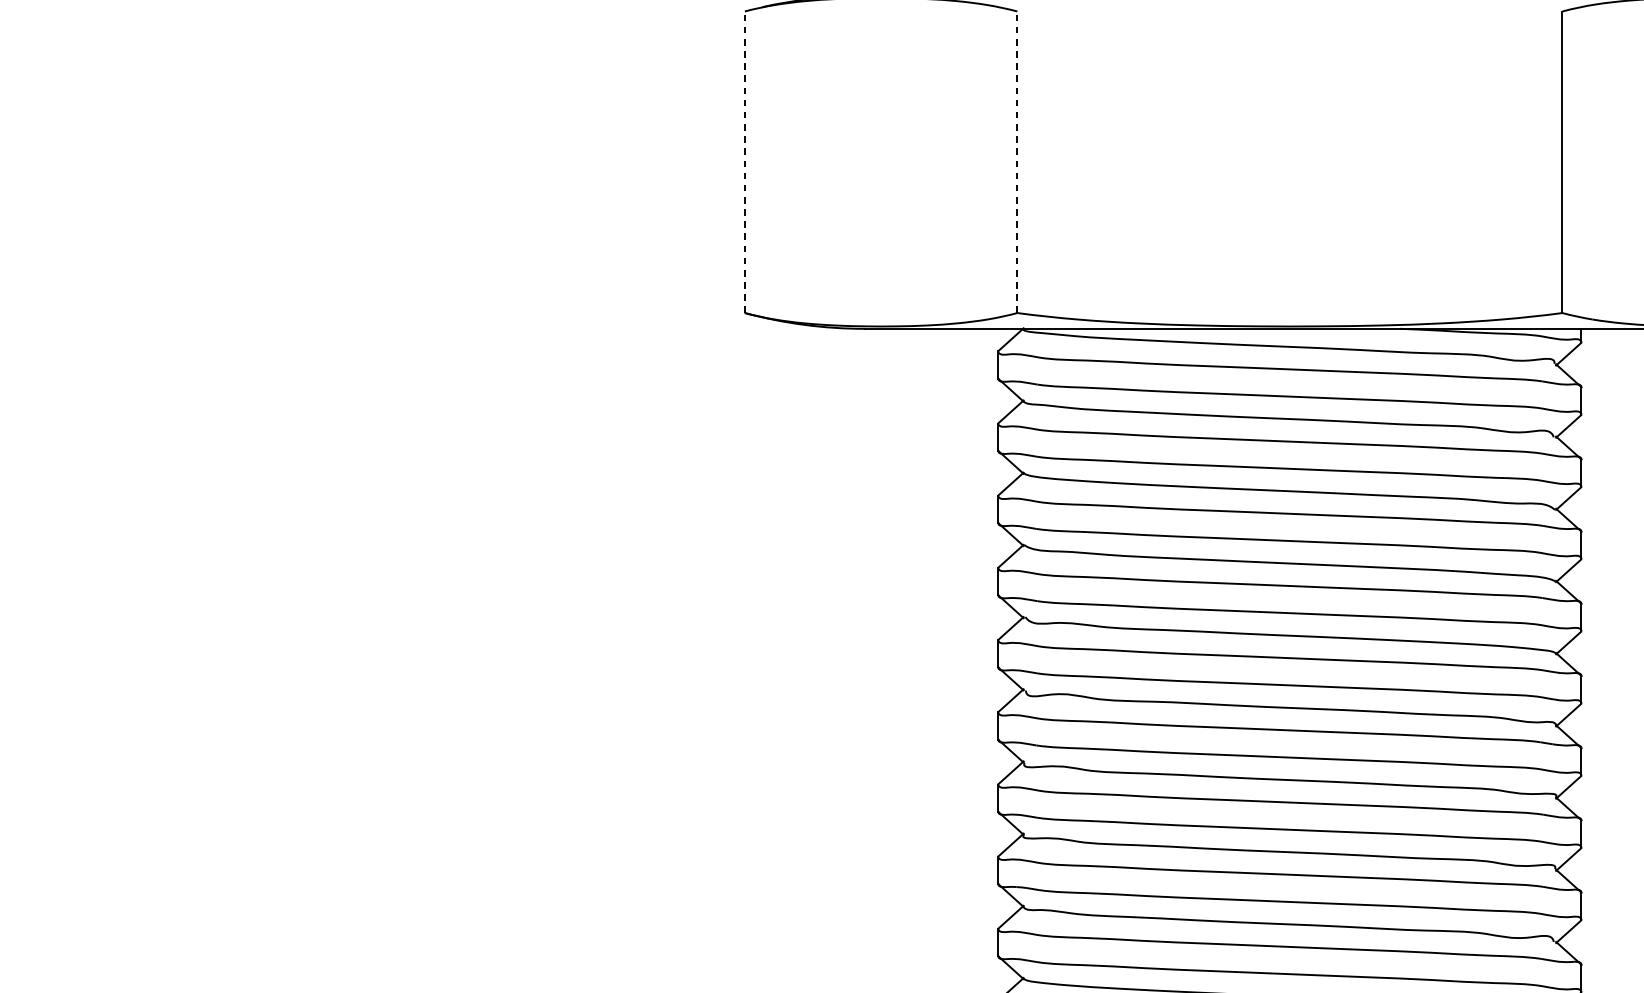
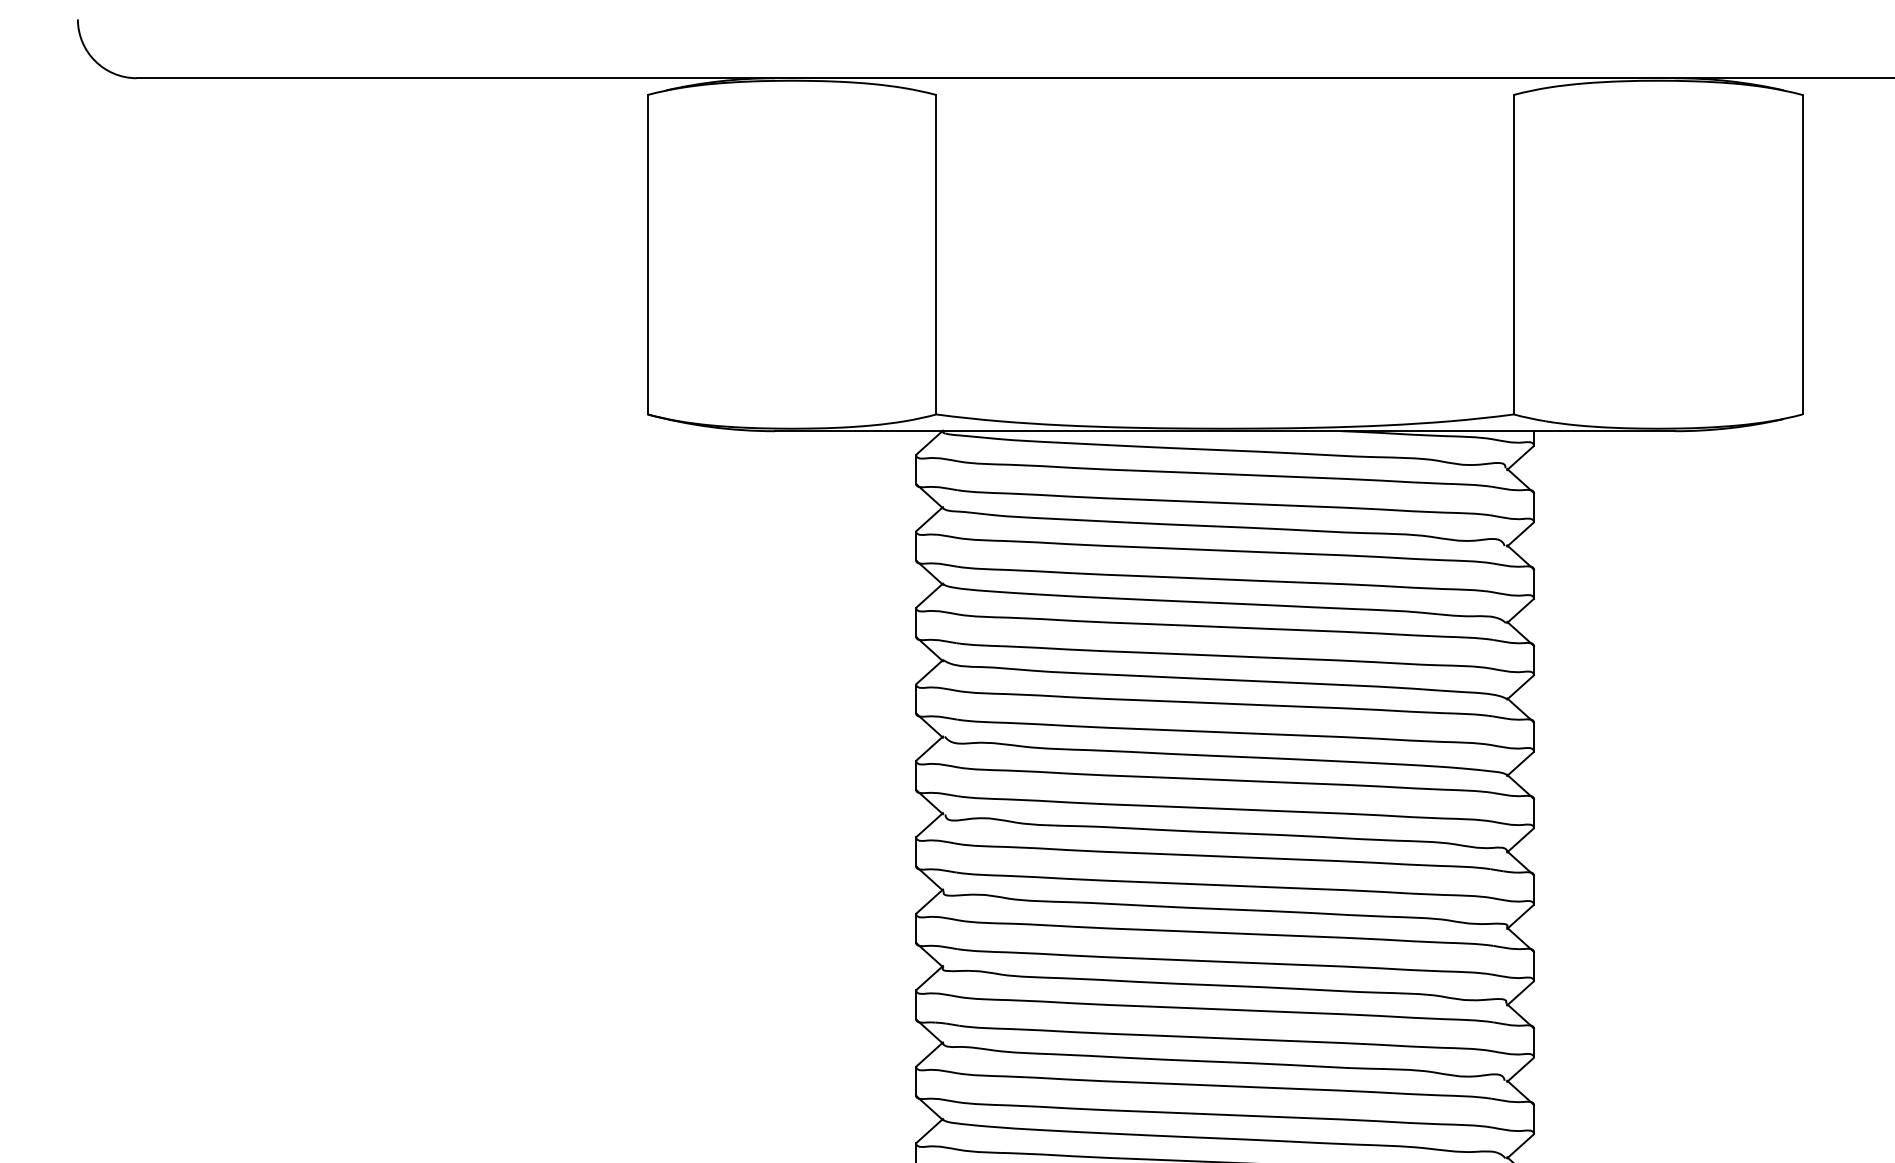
line: (744, 162) -> (647, 254), dashed -> solid
line: (1017, 162) -> (936, 254), dashed -> solid

